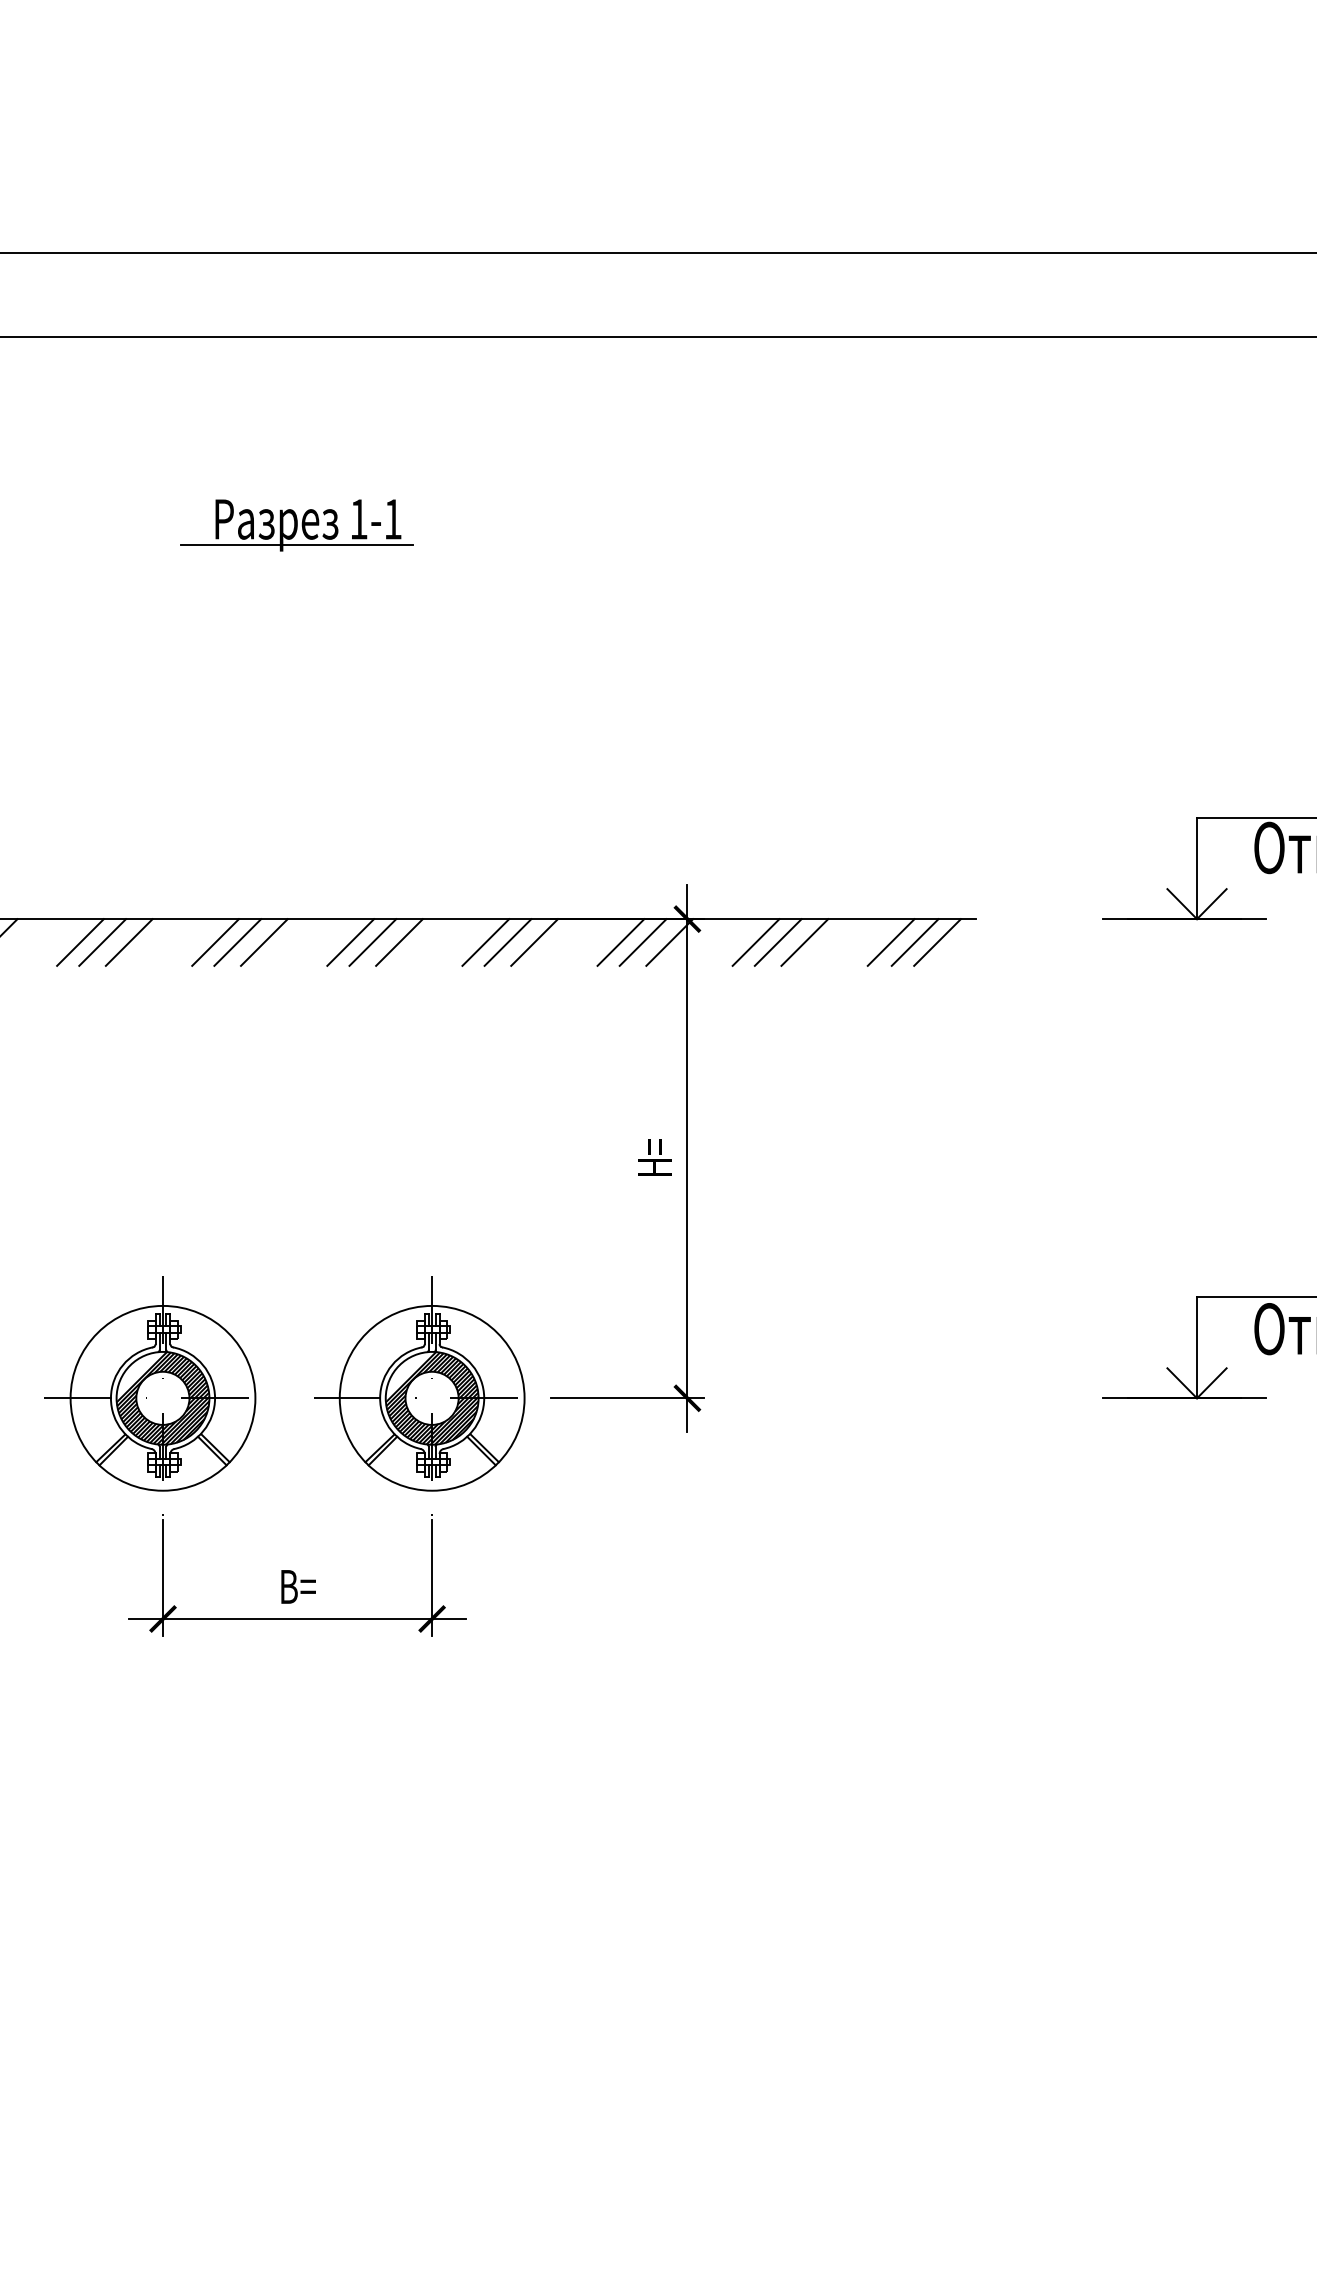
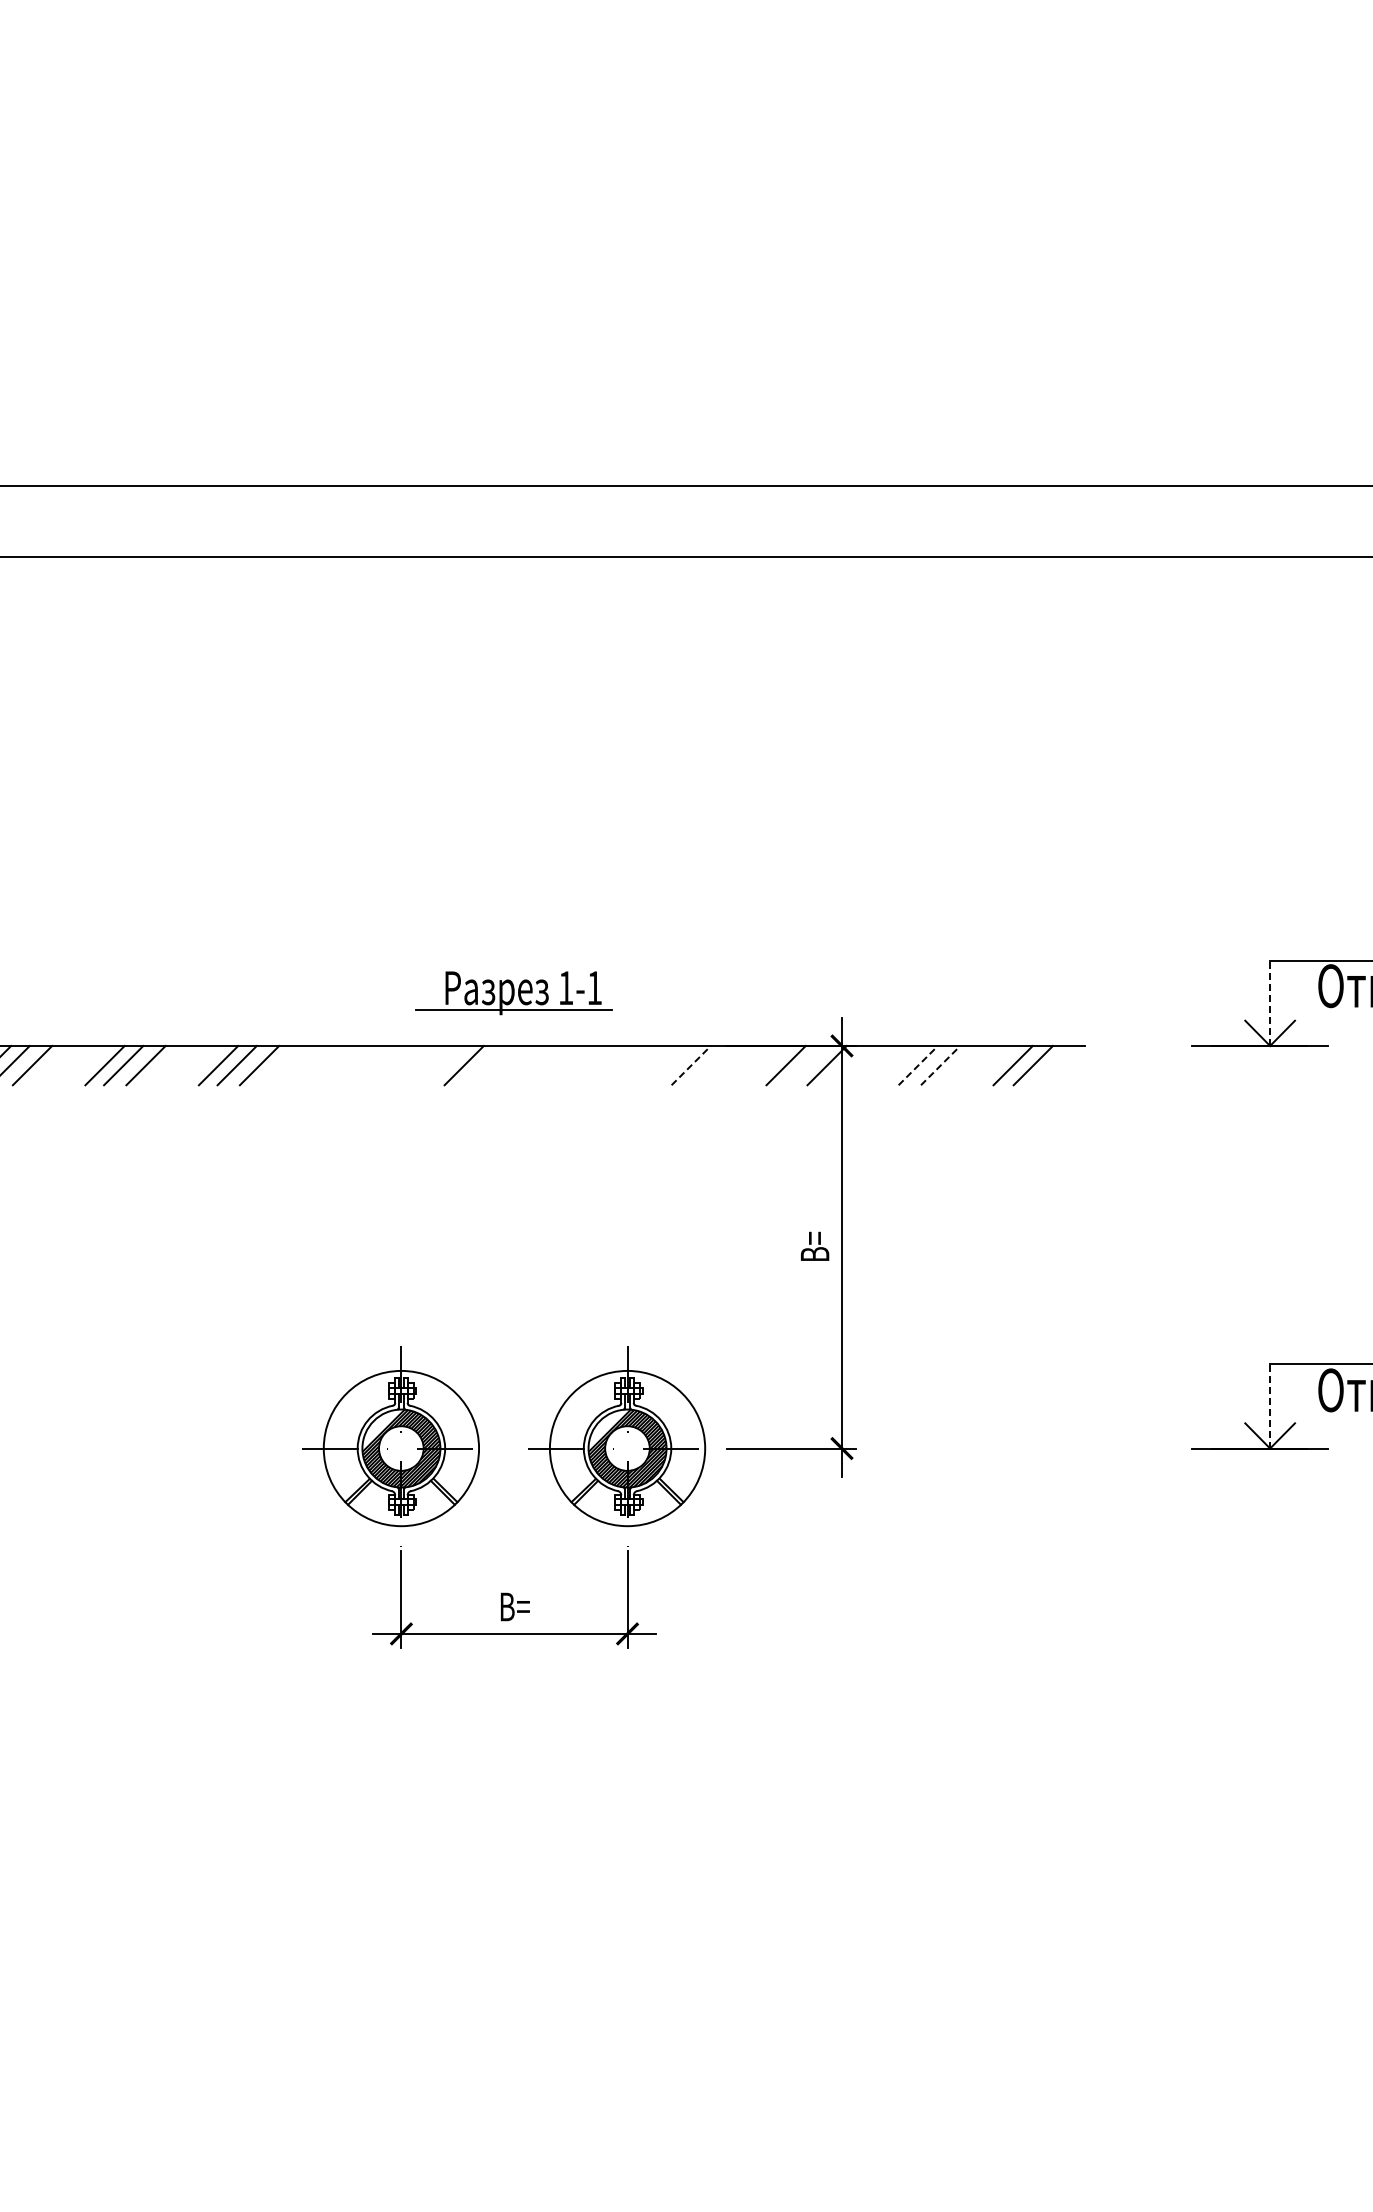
part: (296, 525) -> (513, 993), moved
line: (1197, 868) -> (1270, 1003), solid -> dashed
line: (79, 942) -> (331, 1065), removed
line: (102, 942) -> (350, 1065), removed
line: (128, 942) -> (372, 1065), removed
line: (215, 942) -> (445, 1065), removed
line: (264, 942) -> (486, 1065), removed
line: (349, 942) -> (558, 1065), removed
line: (372, 942) -> (577, 1065), removed
line: (398, 942) -> (599, 1065), removed
line: (485, 942) -> (672, 1065), removed
line: (508, 942) -> (691, 1065), solid -> dashed
line: (534, 942) -> (713, 1065), removed
line: (642, 942) -> (804, 1065), removed
line: (755, 942) -> (899, 1065), removed
line: (778, 942) -> (918, 1065), solid -> dashed
line: (804, 942) -> (940, 1065), solid -> dashed
line: (936, 942) -> (1051, 1065), removed
text: (654, 1157) -> (814, 1246), Н= -> В=
line: (1197, 1348) -> (1270, 1406), solid -> dashed

